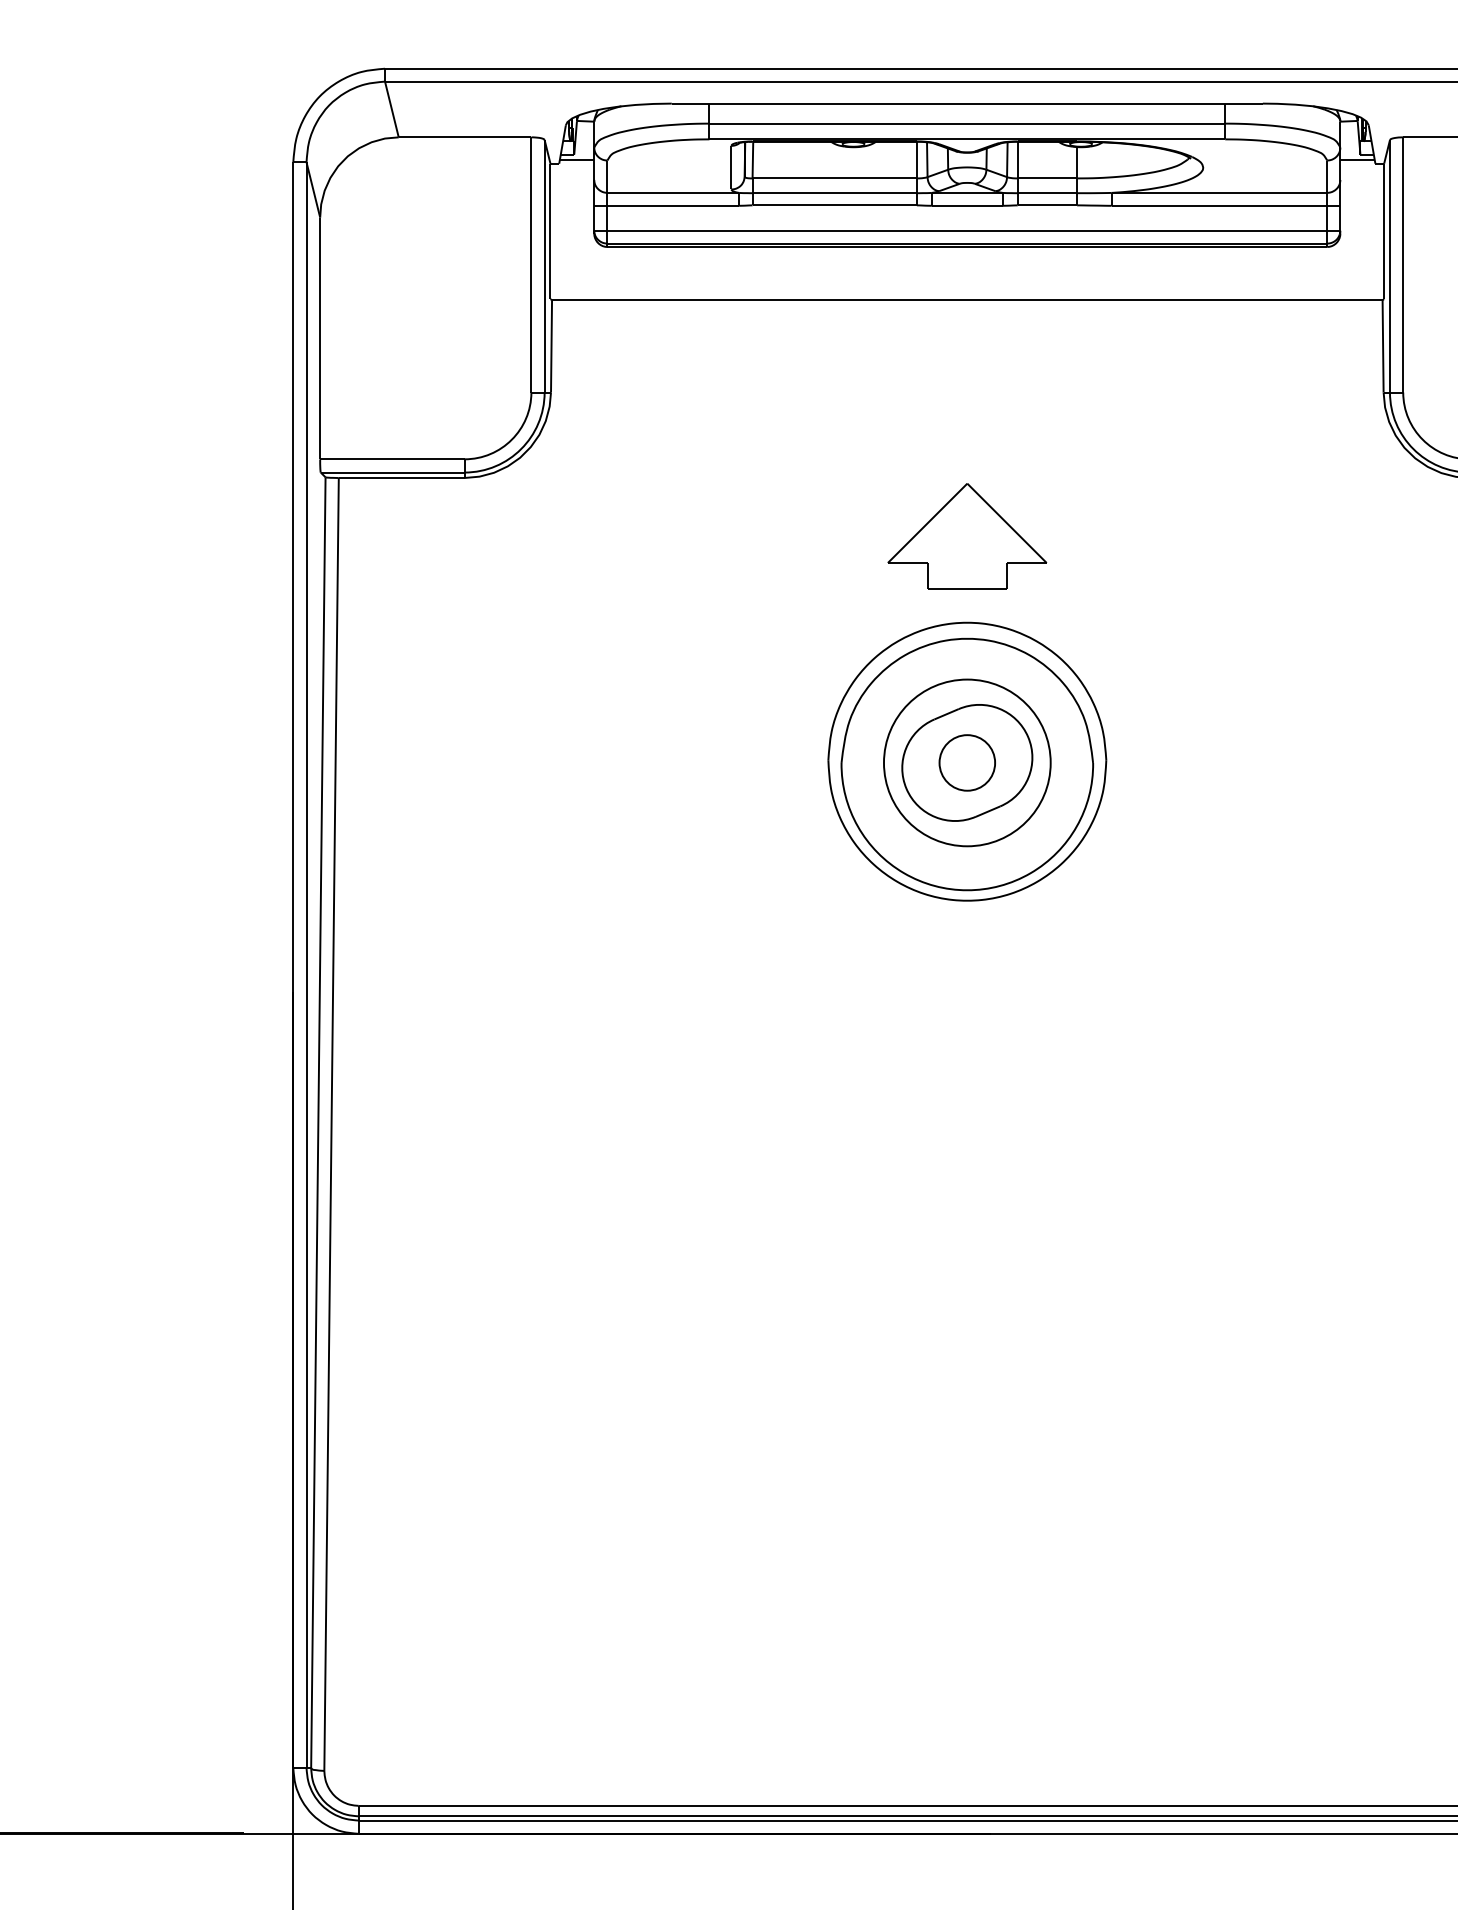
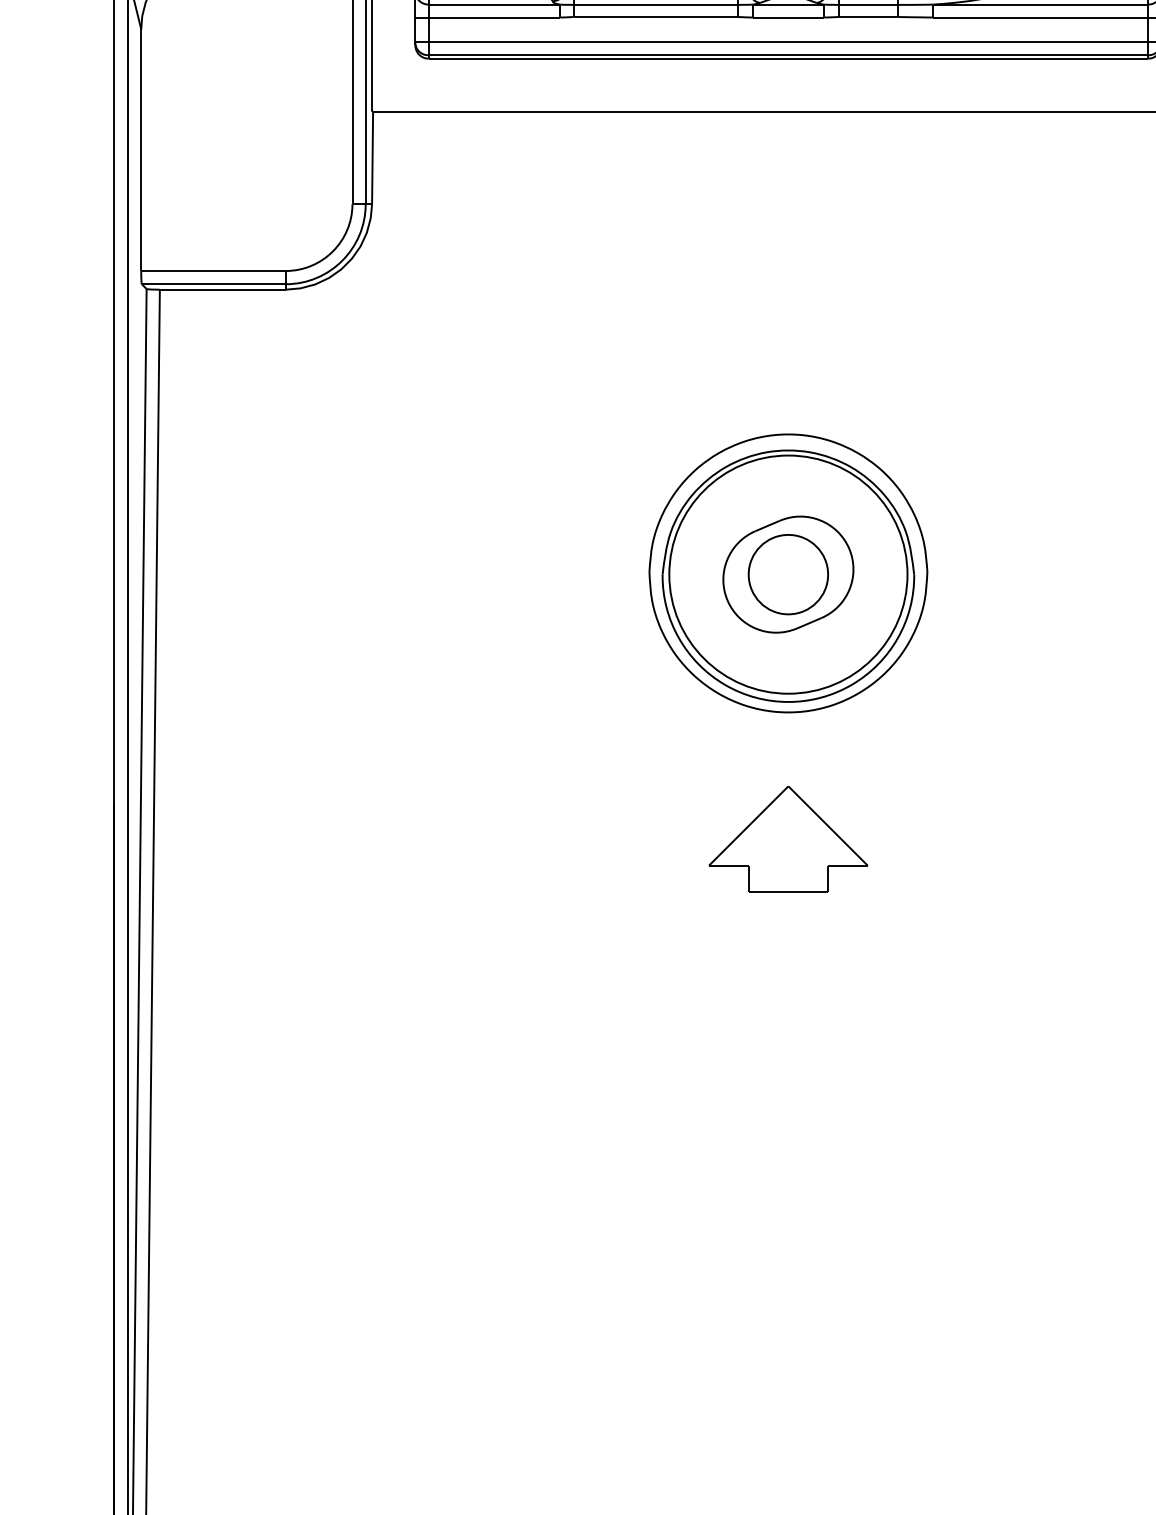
part: (967, 536) -> (788, 839), moved
circle: (967, 762) -> (788, 574), size x1.43
circle: (967, 762) -> (788, 574), size x1.43

